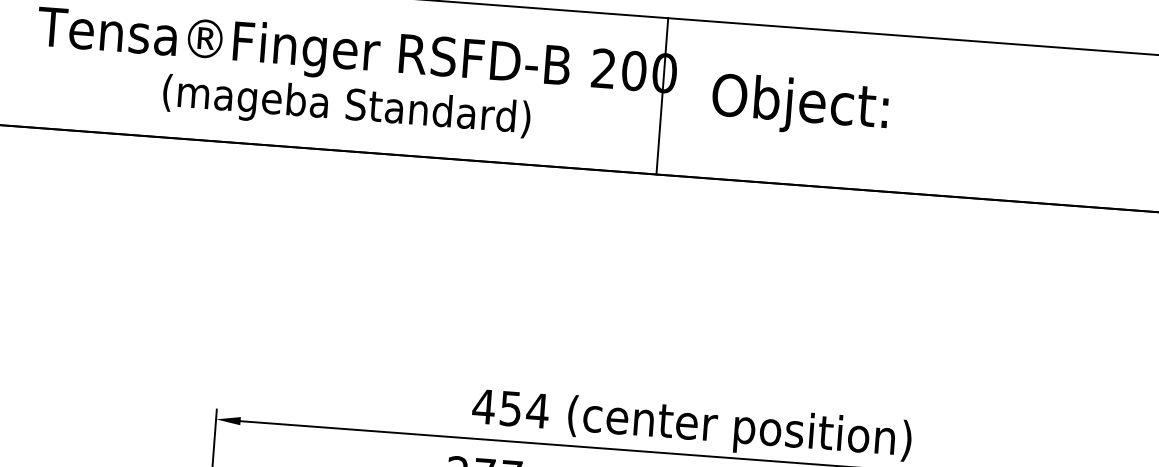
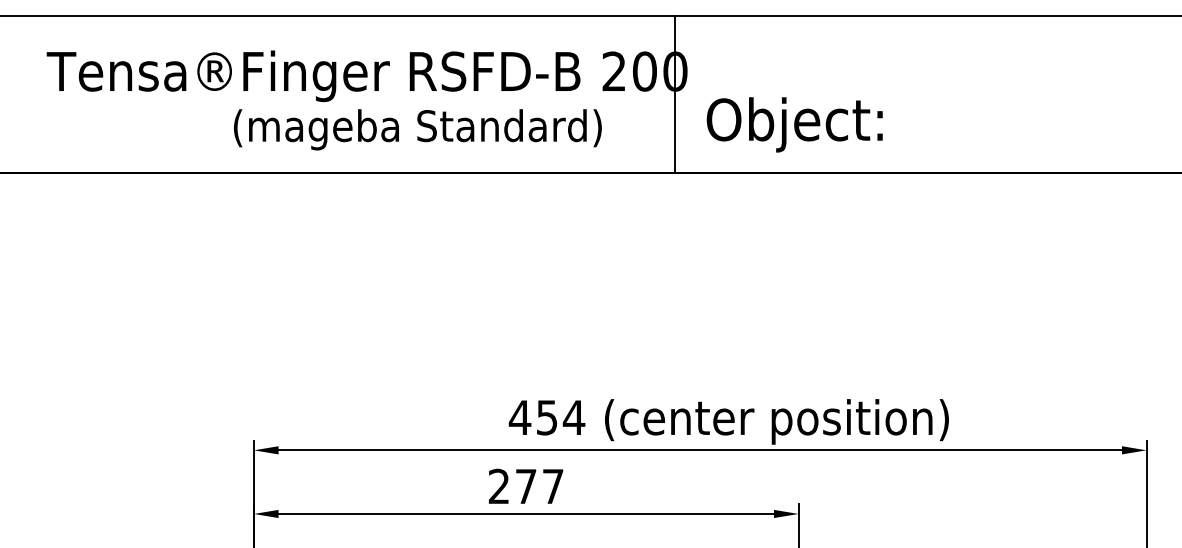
text: (799, 105) -> (794, 124), moved
text: (346, 107) -> (417, 129), moved

